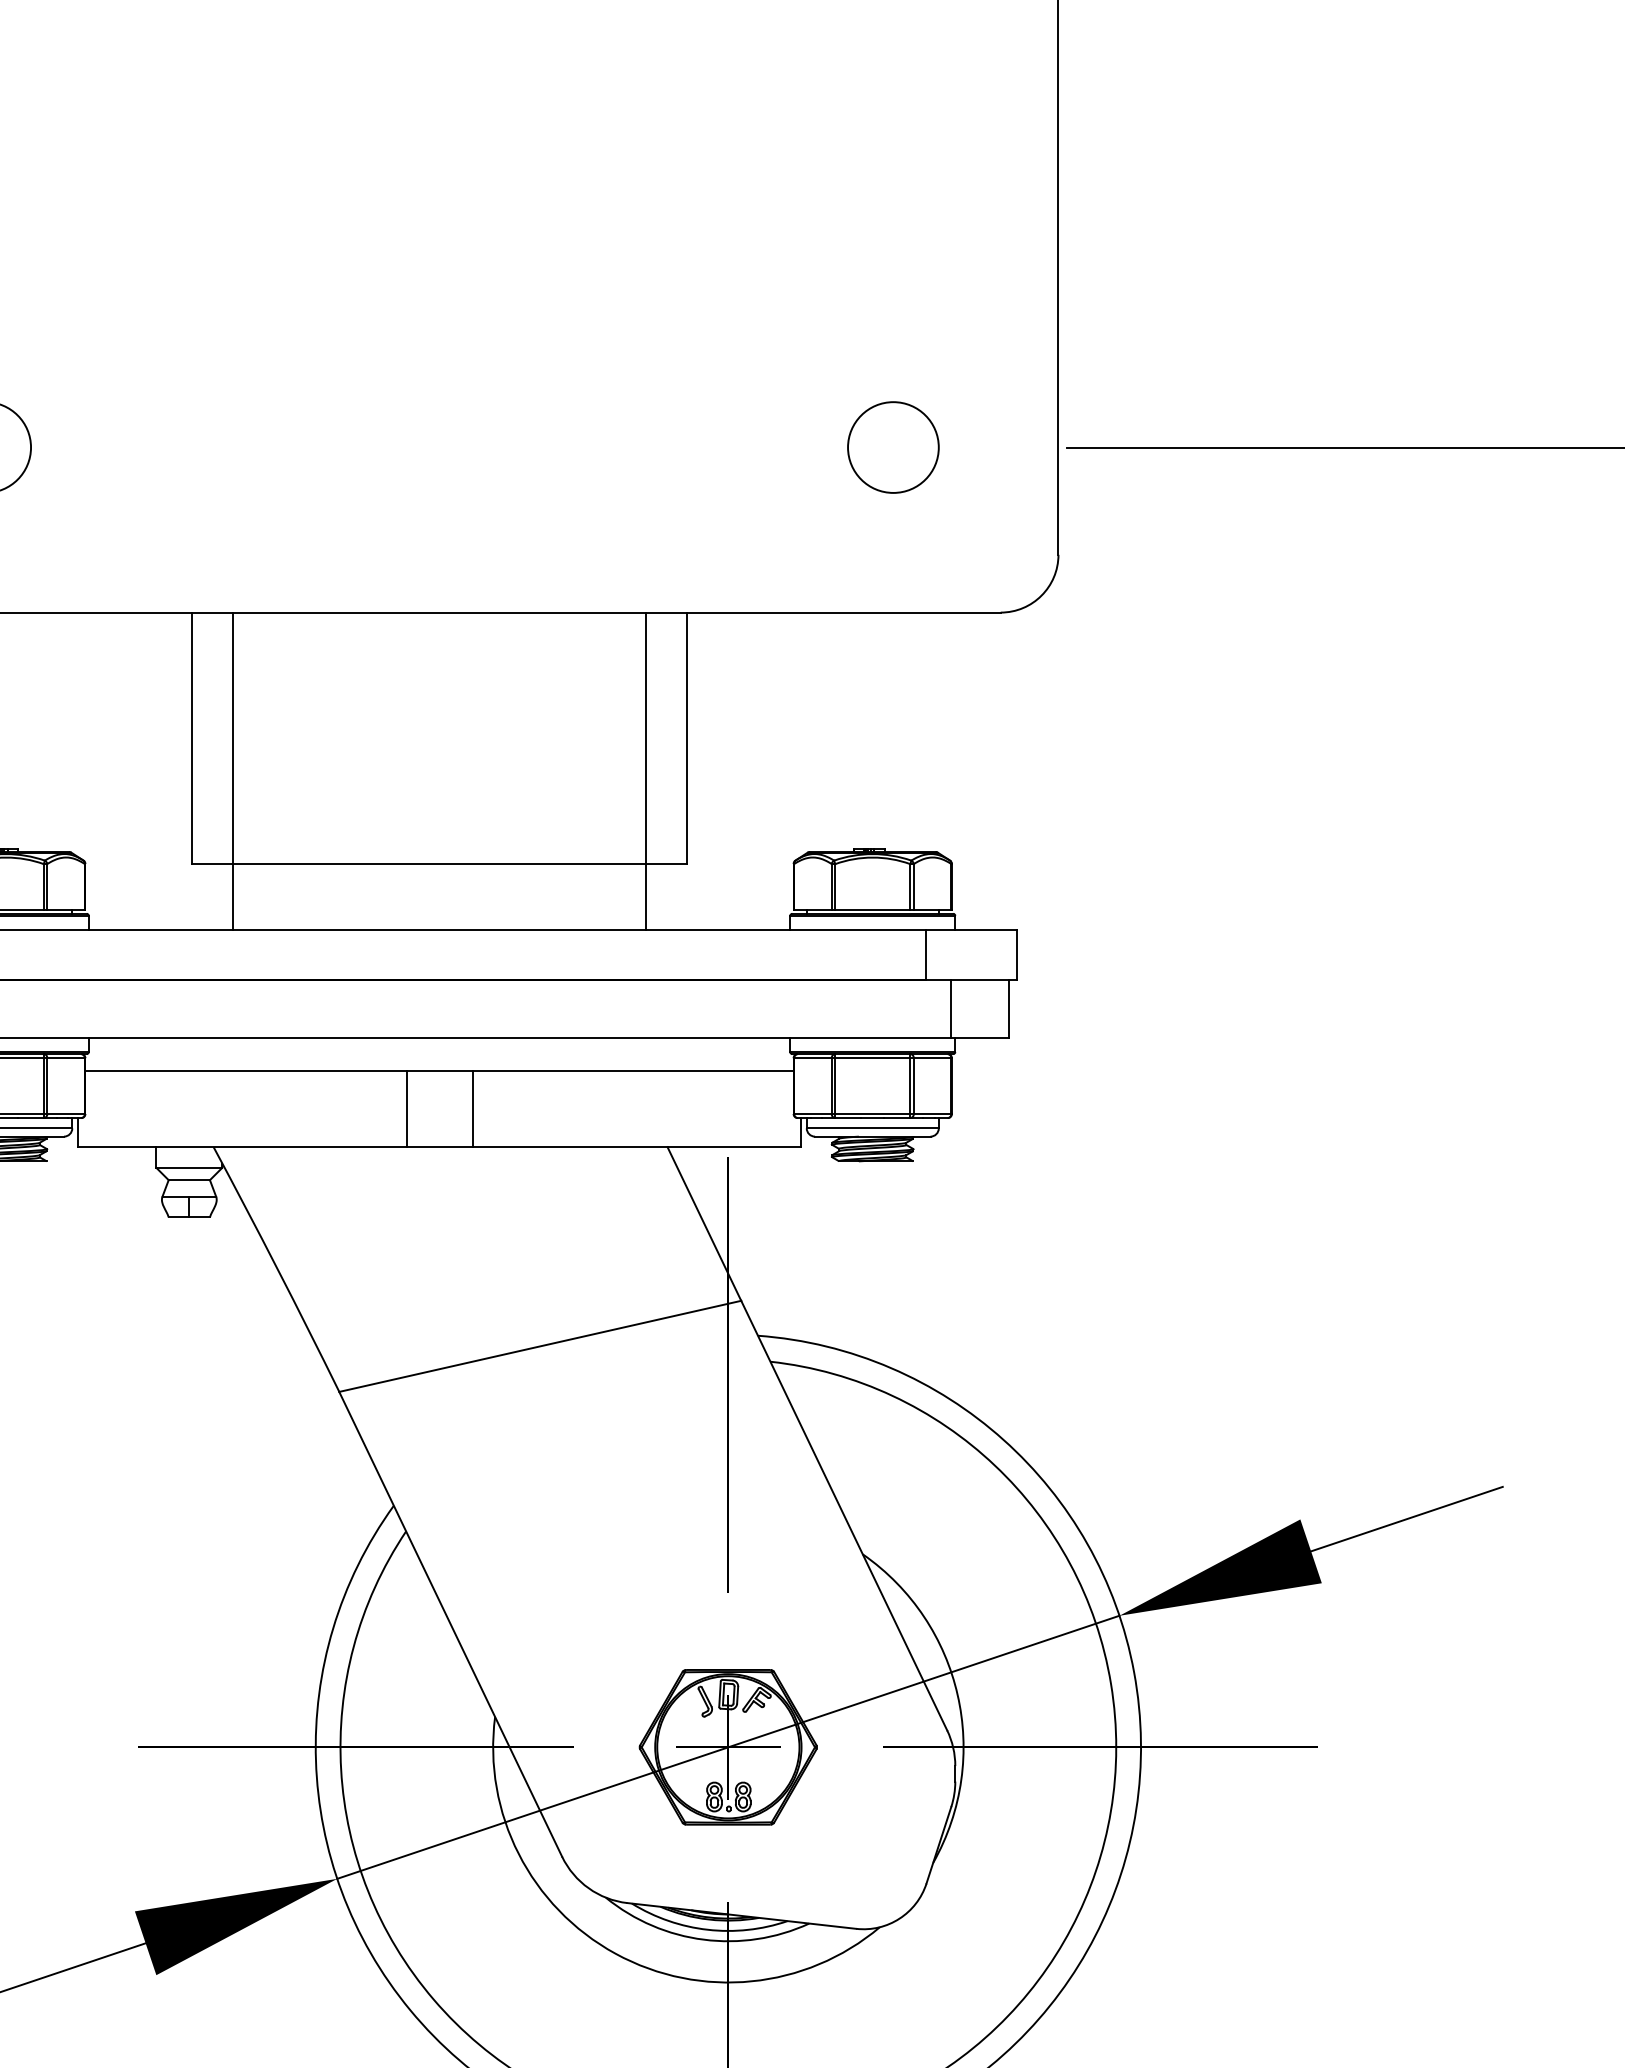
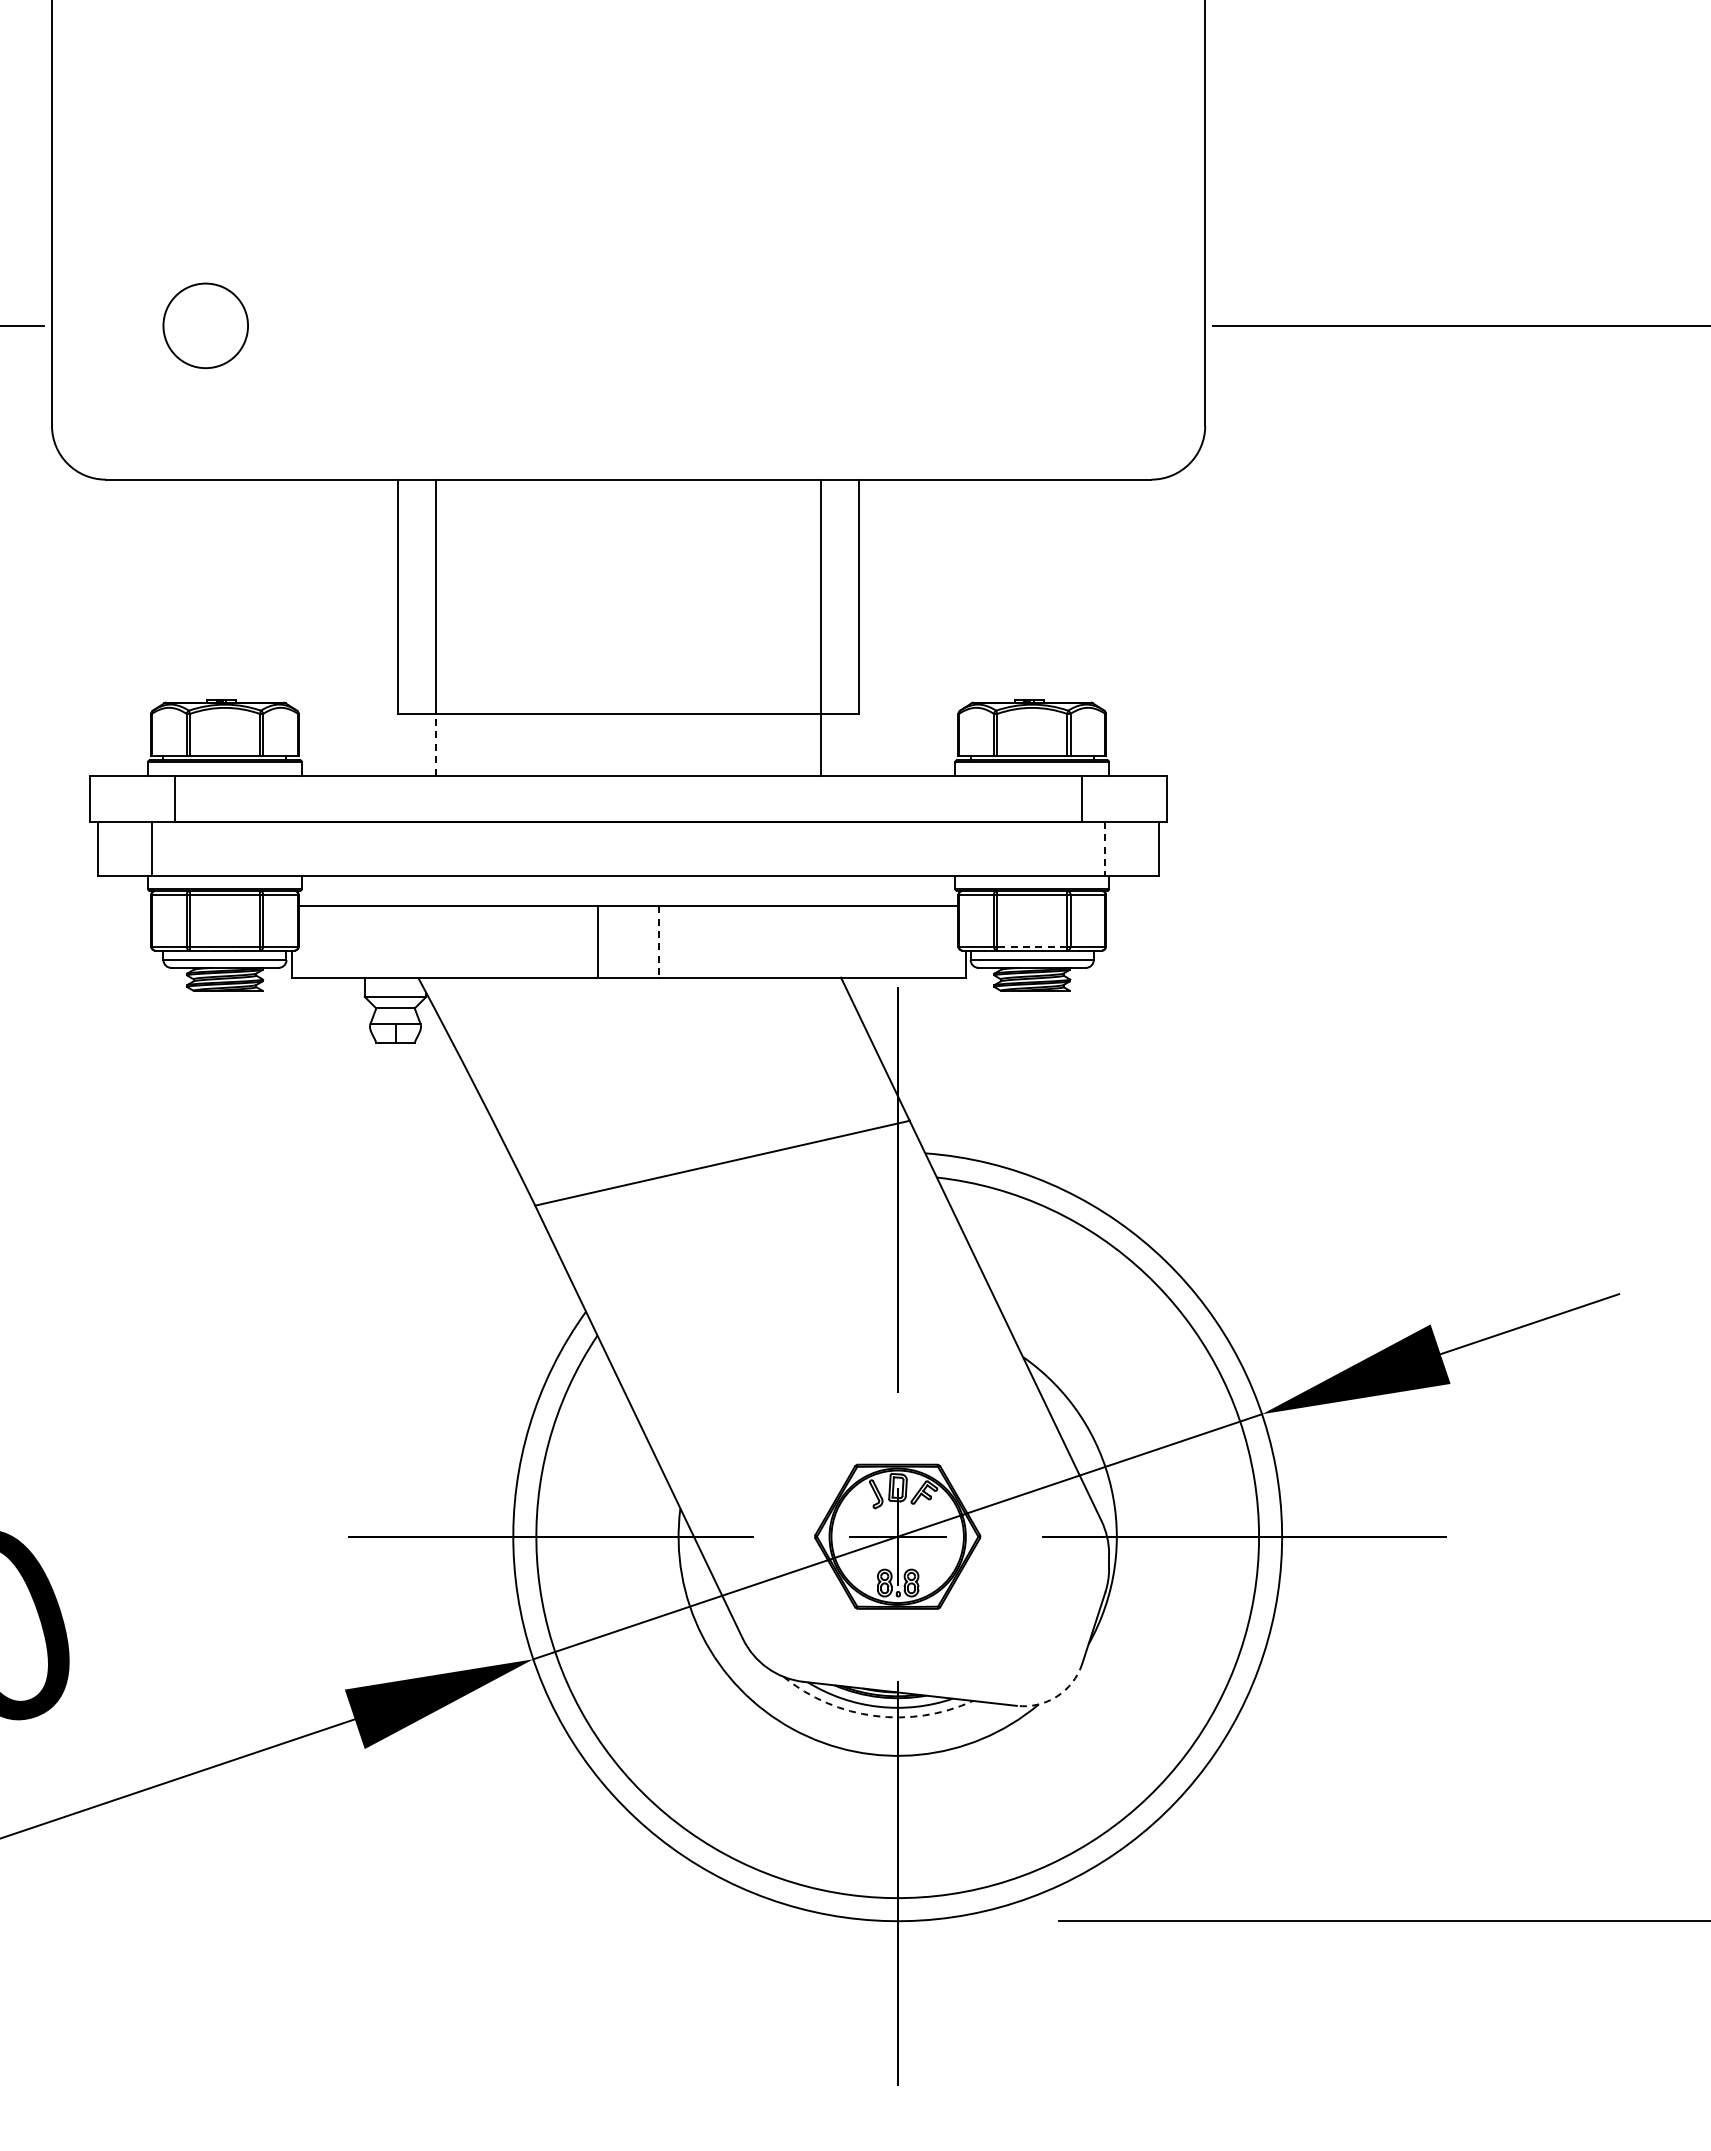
circle: (893, 447) -> (1051, 325), removed
line: (233, 896) -> (436, 744), solid -> dashed
line: (951, 1008) -> (1105, 848), solid -> dashed
line: (472, 1109) -> (659, 942), solid -> dashed
line: (873, 1113) -> (1032, 946), solid -> dashed
arc: (899, 1918) -> (1057, 1696), solid -> dashed
arc: (703, 1940) -> (874, 1716), solid -> dashed

